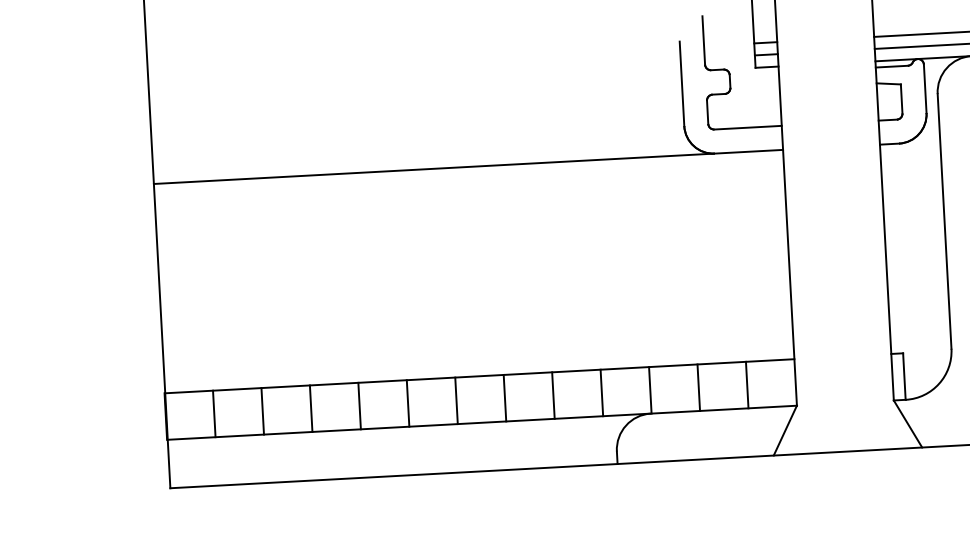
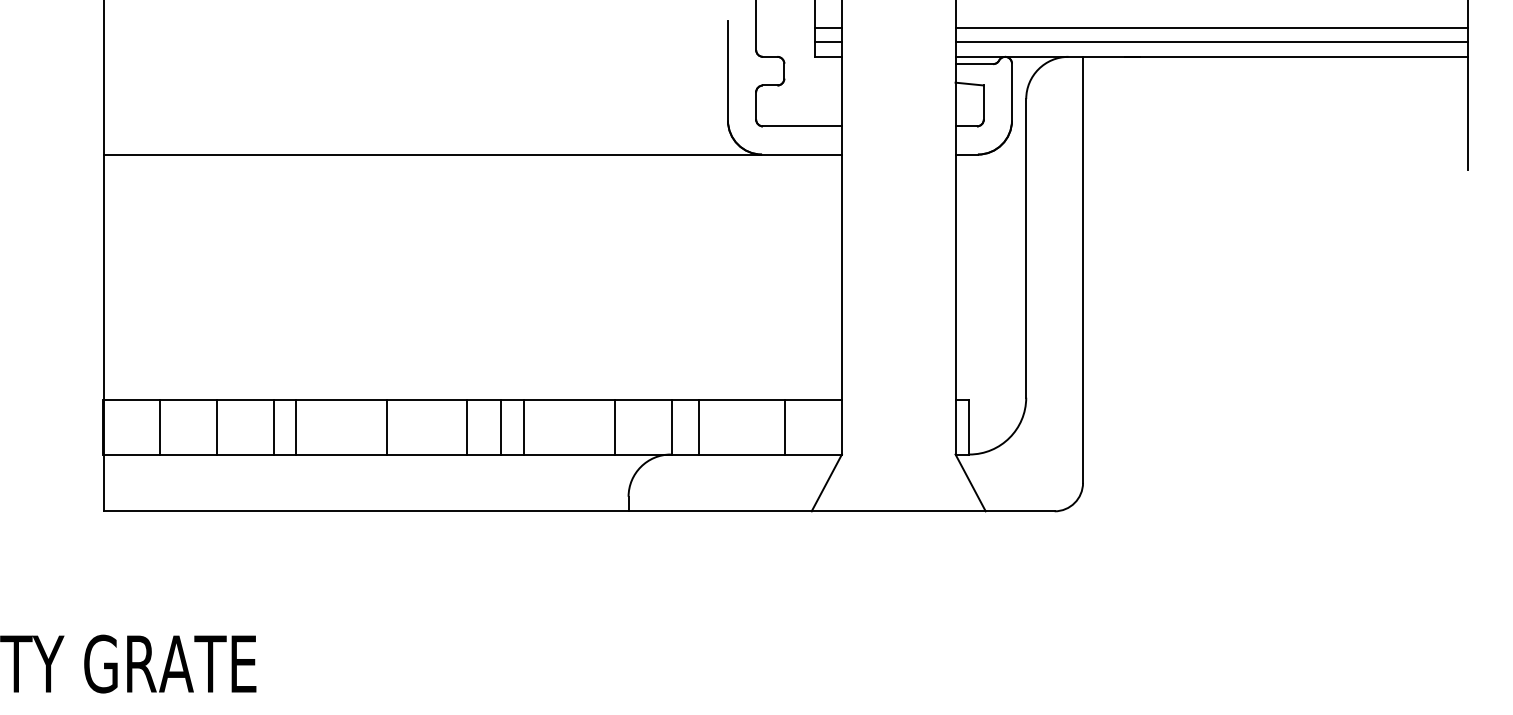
line: (698, 387) -> (699, 426), moved
line: (553, 394) -> (523, 426), moved
line: (456, 400) -> (467, 426), moved
line: (359, 405) -> (295, 426), moved

